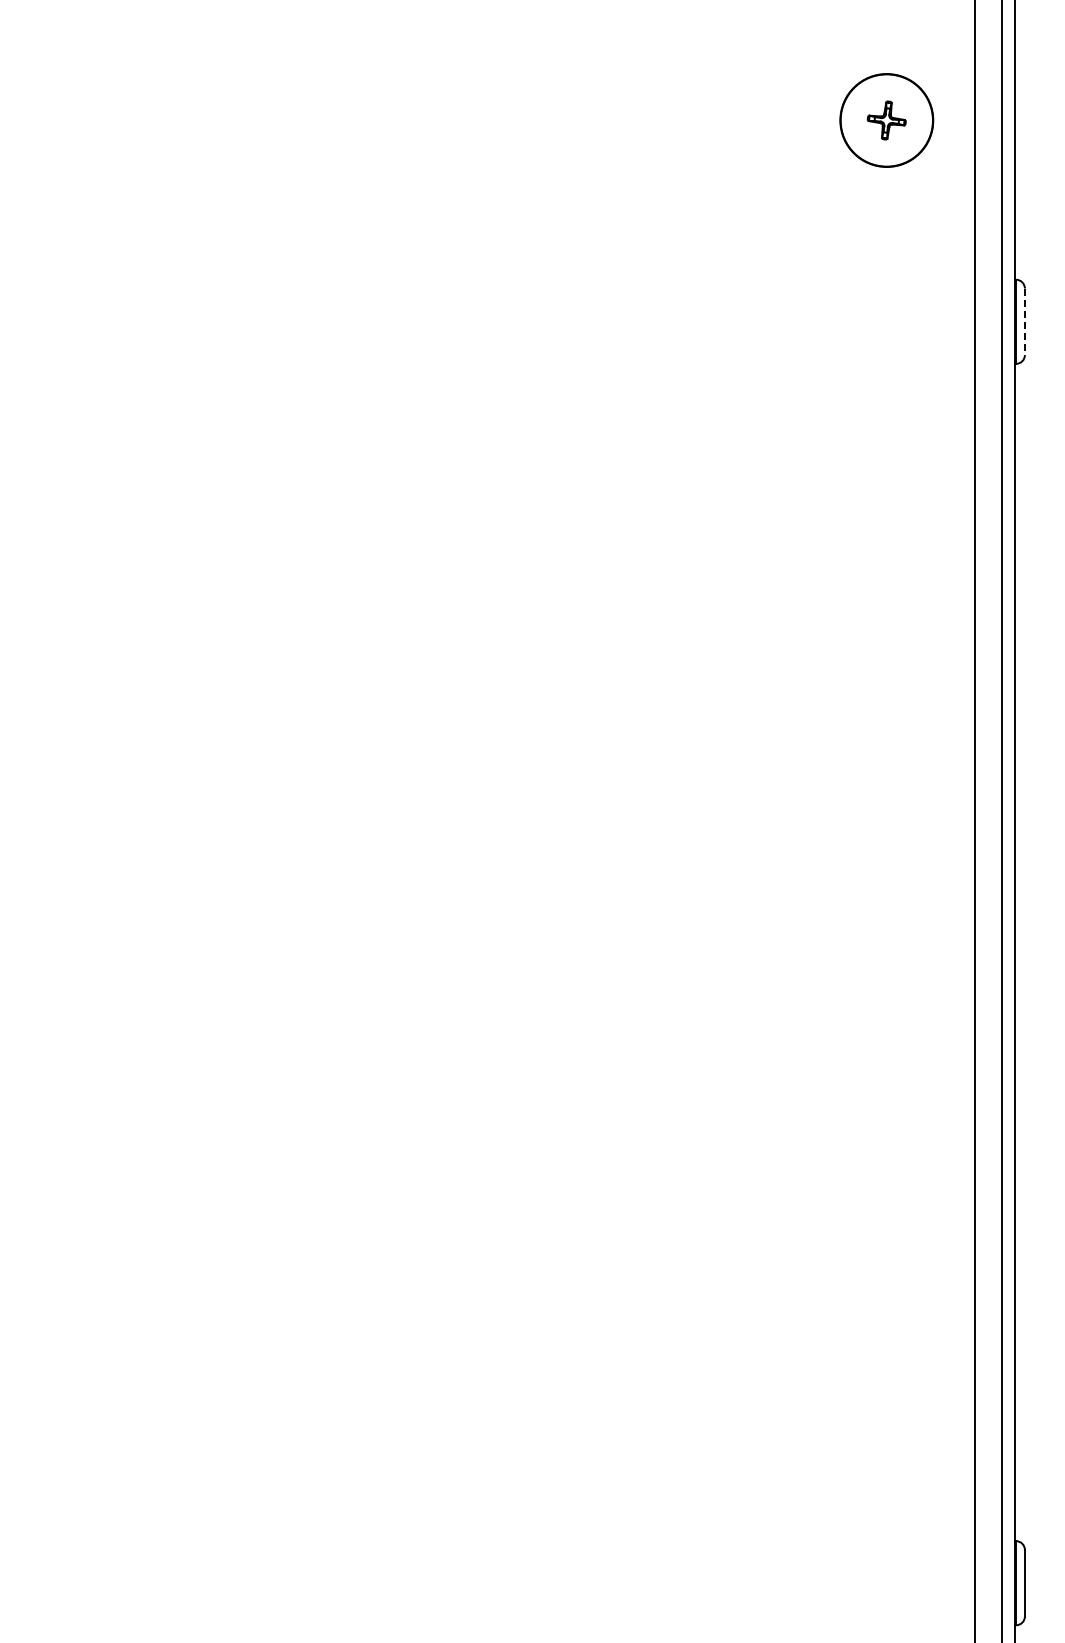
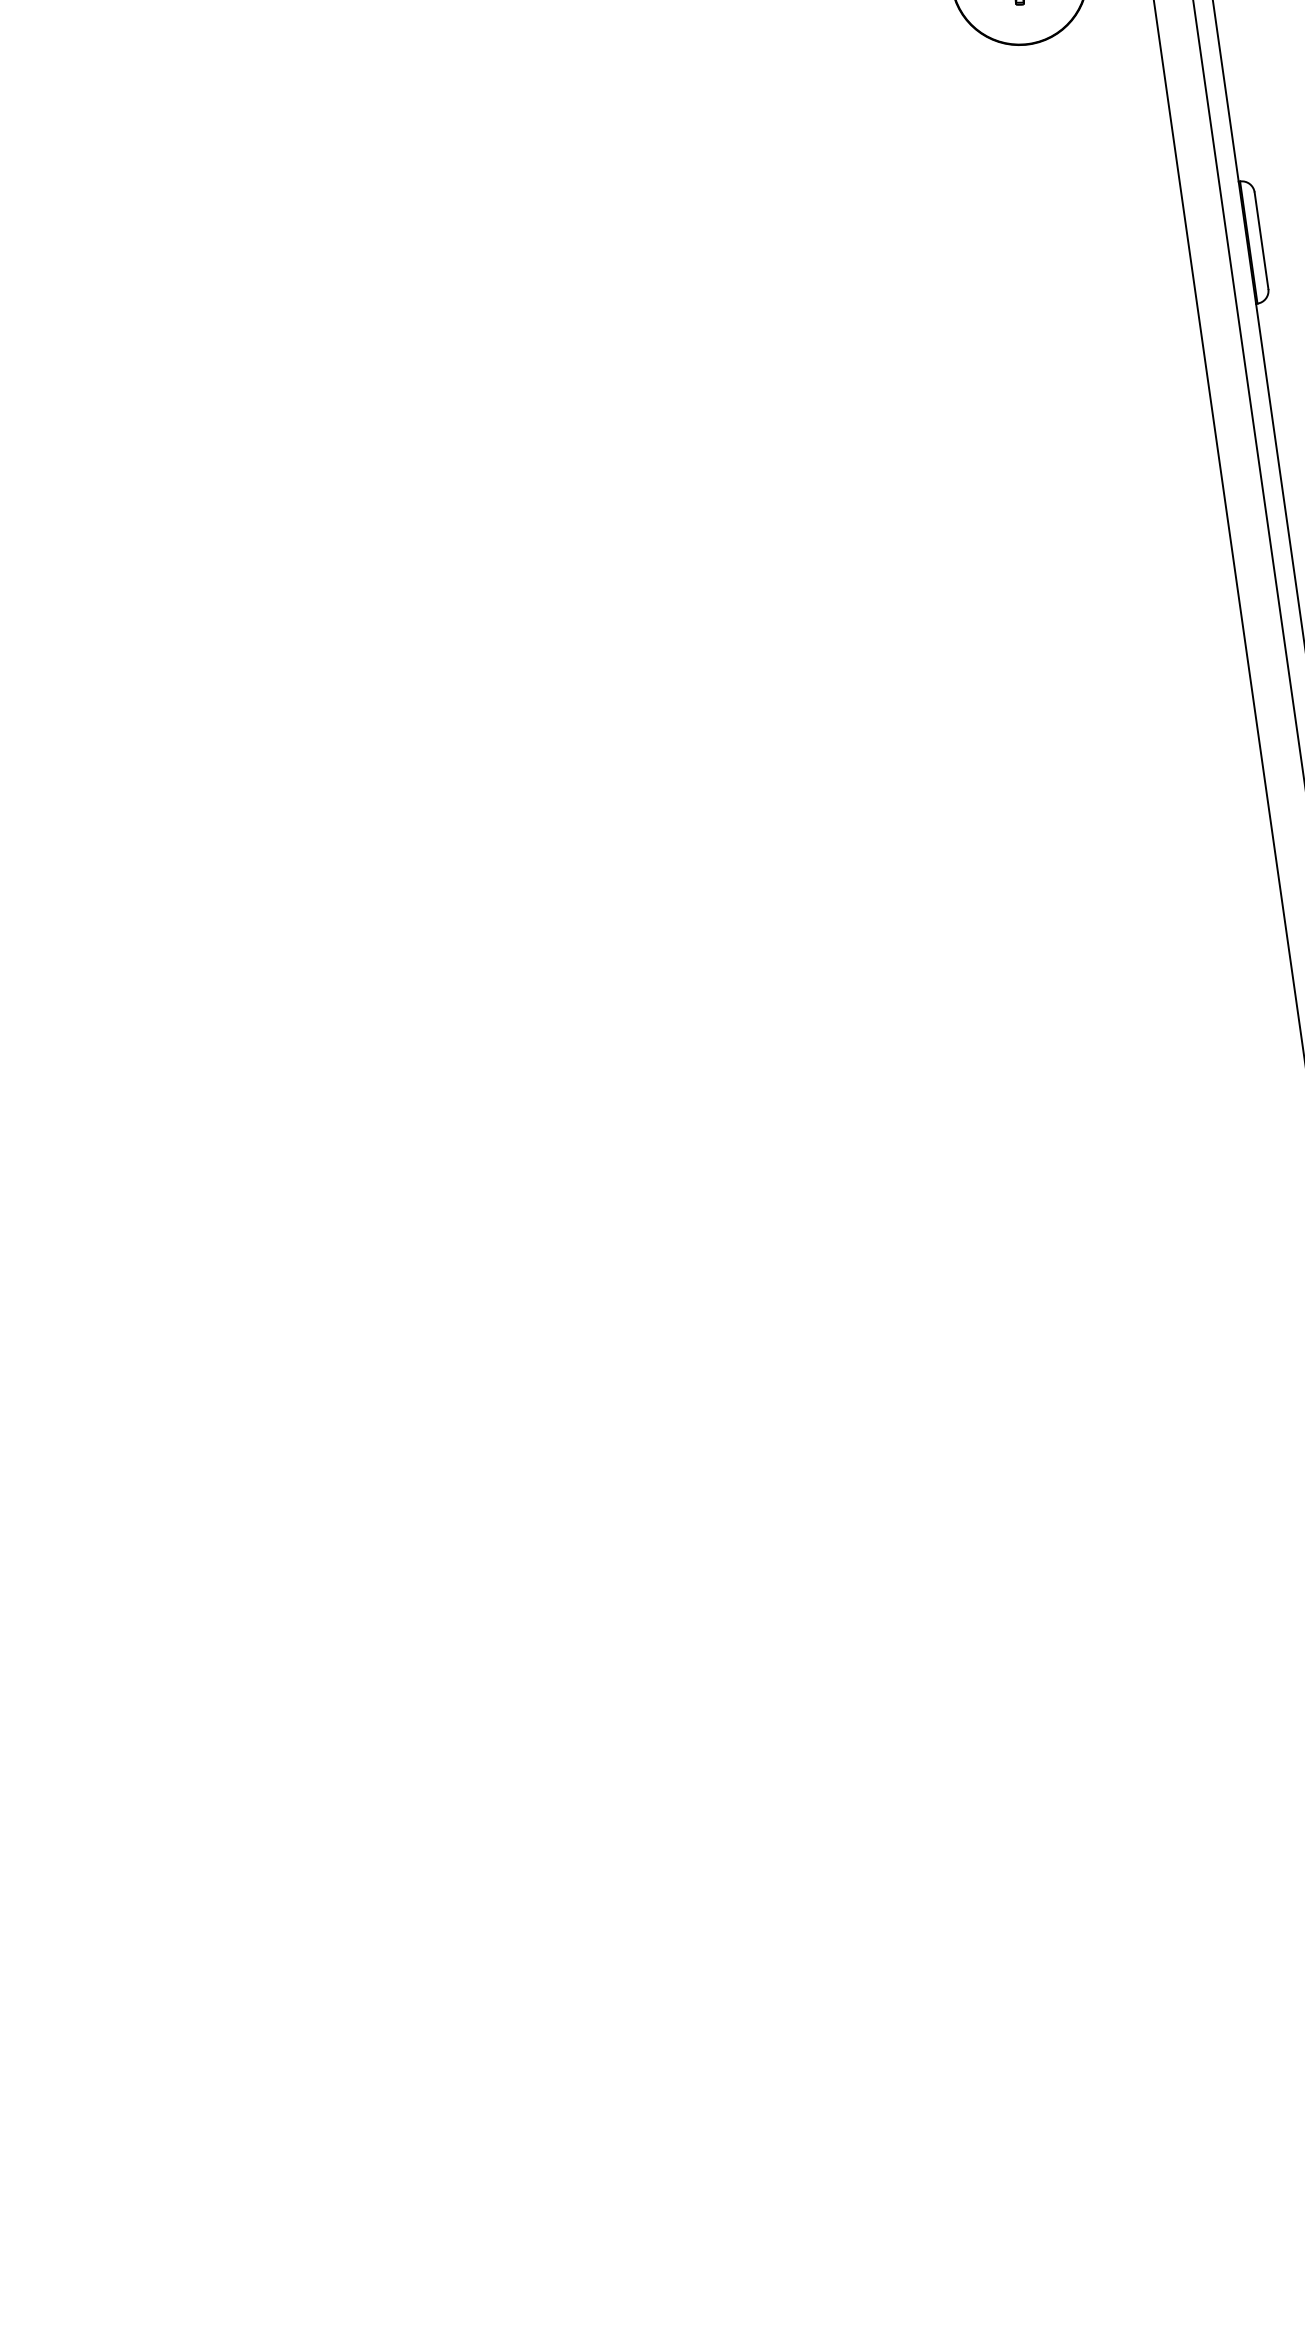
line: (1024, 322) -> (1261, 241), dashed -> solid

